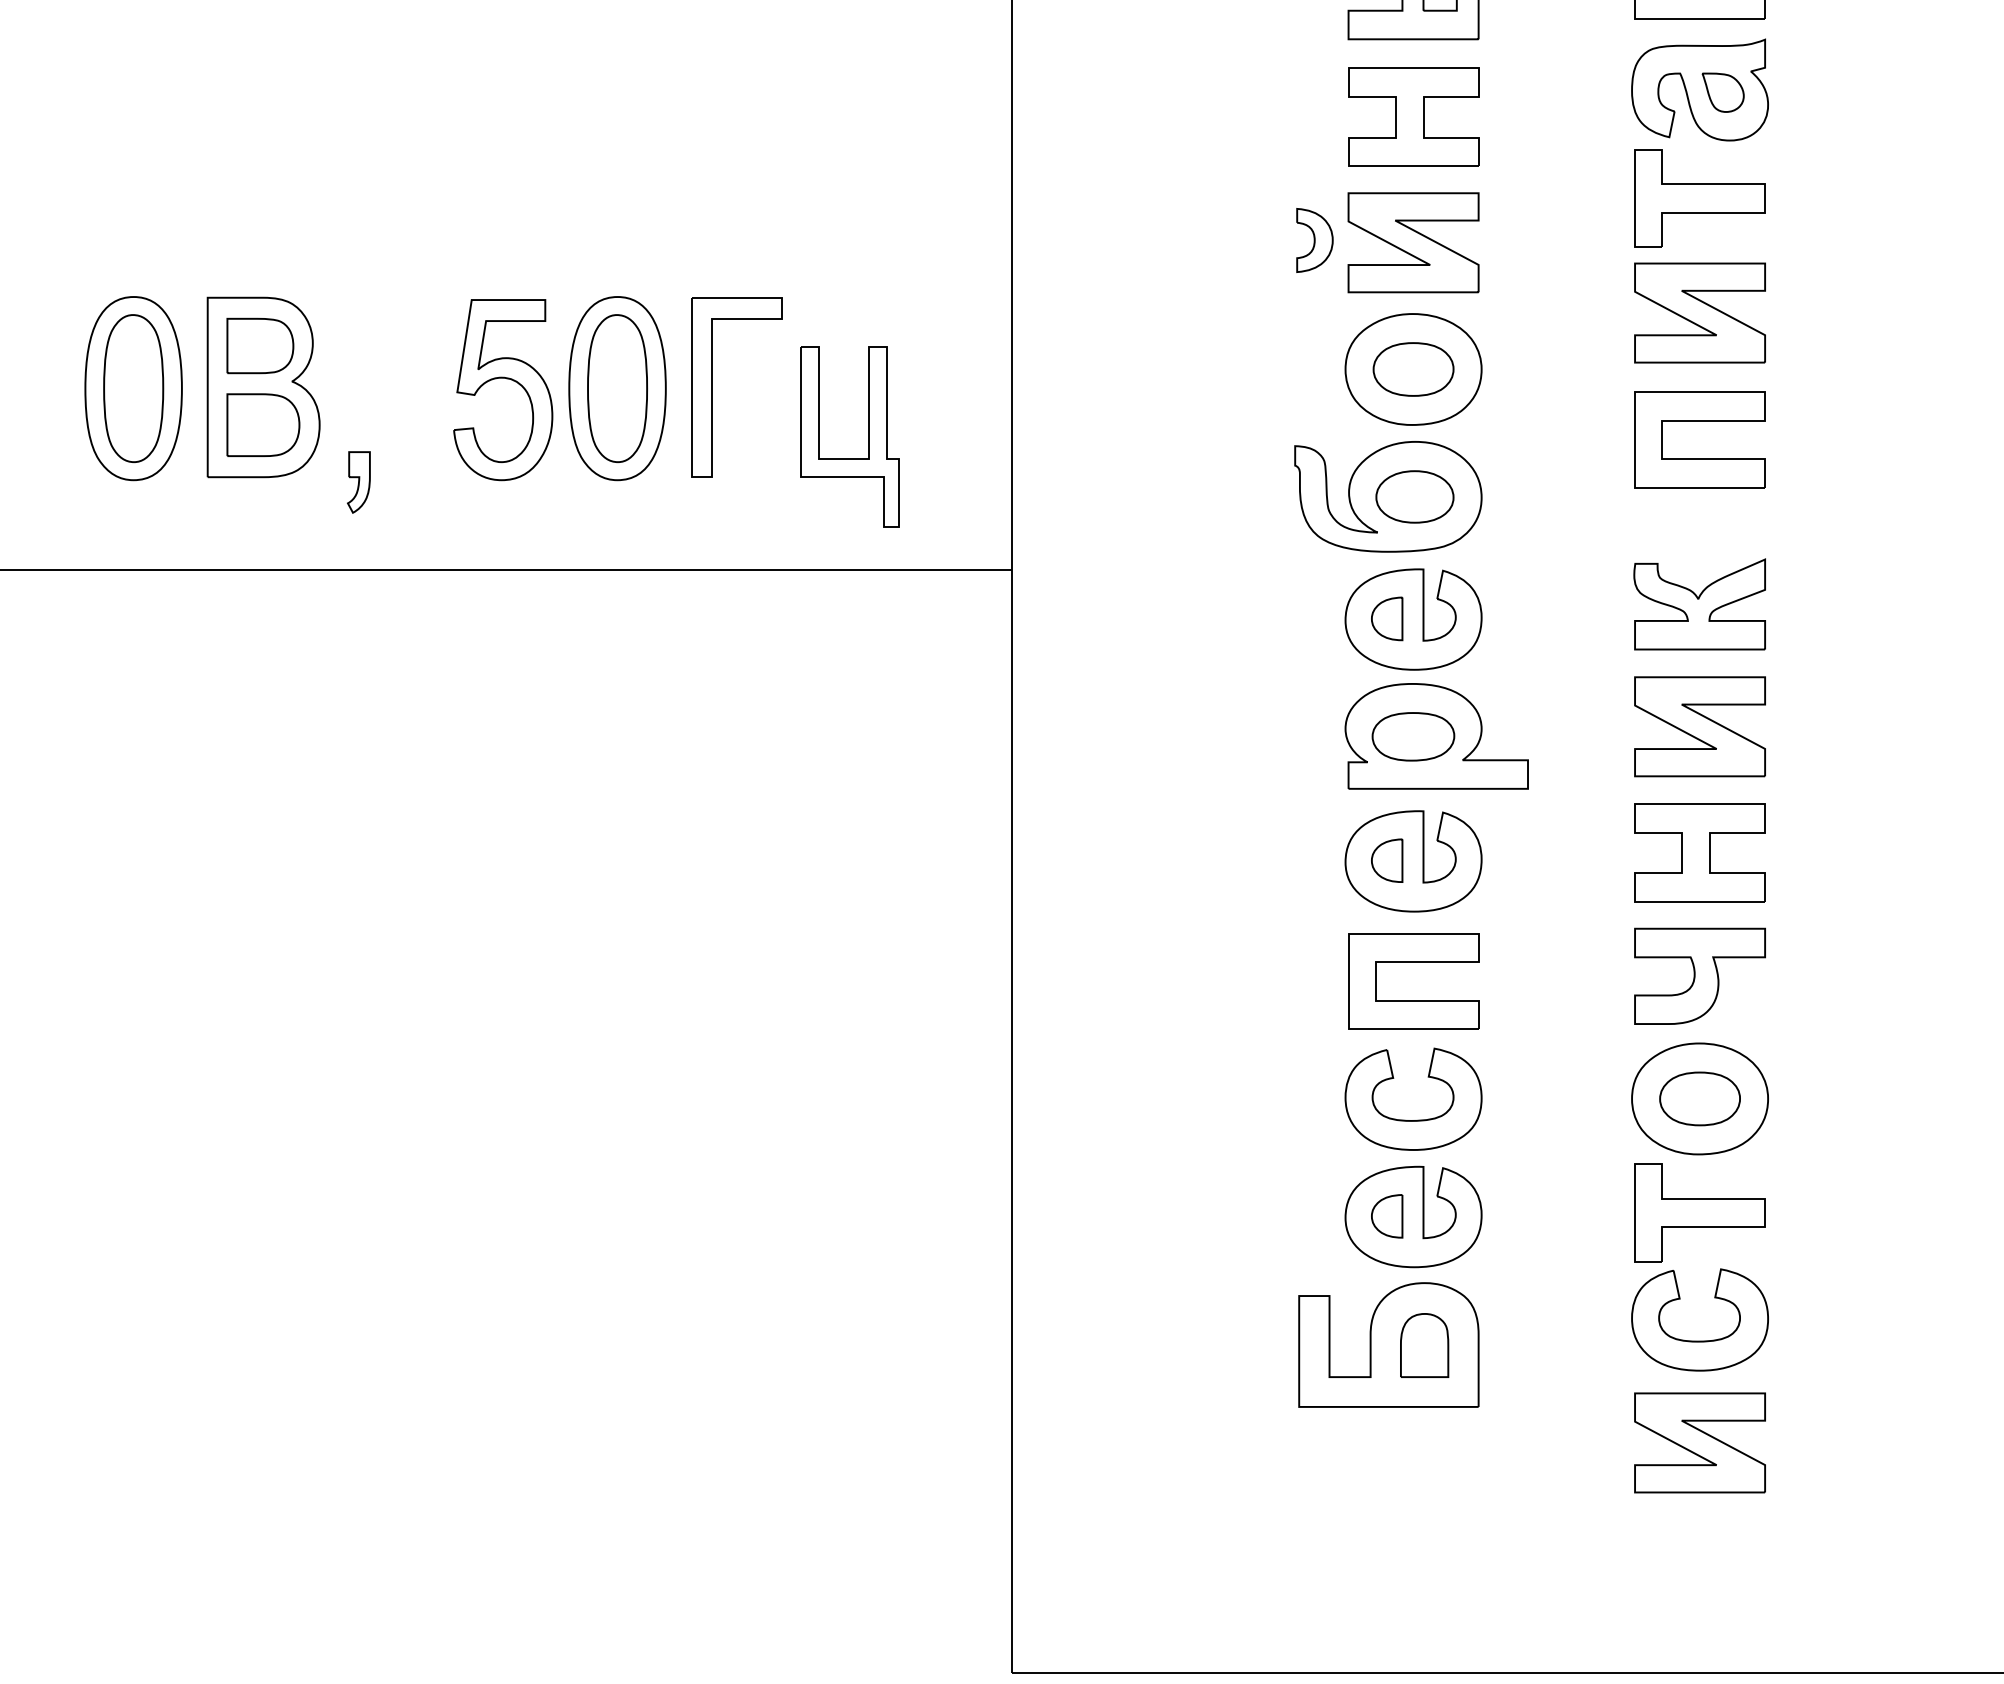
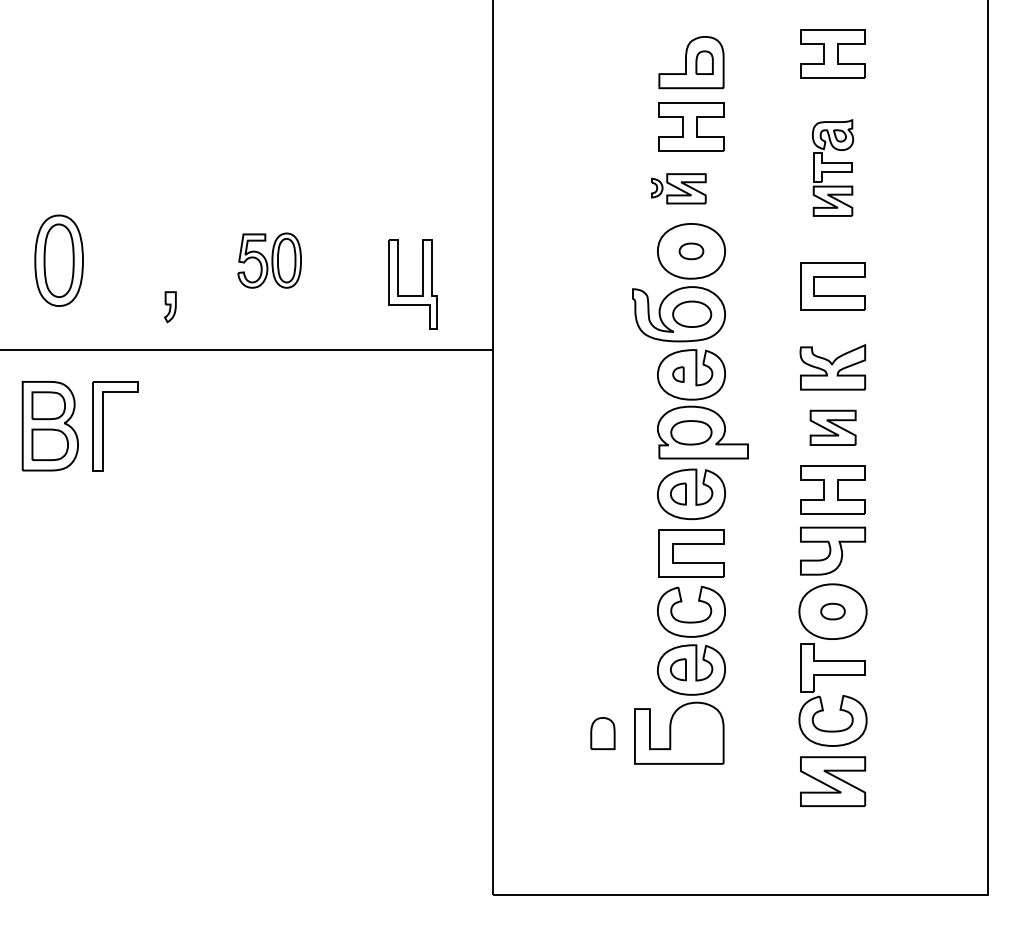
part: (1698, 199) -> (832, 167), size x0.6
part: (1387, 242) -> (678, 188), size x0.6
part: (1413, 369) -> (691, 251), size x0.6
part: (261, 388) -> (49, 426), moved
part: (559, 388) -> (269, 260), size x0.6
part: (713, 388) -> (103, 426), moved
part: (1387, 618) -> (678, 374), size x0.7
part: (1701, 726) -> (833, 427), size x0.7
part: (1698, 1098) -> (832, 611), size x0.6
part: (1423, 1345) -> (602, 733), moved

